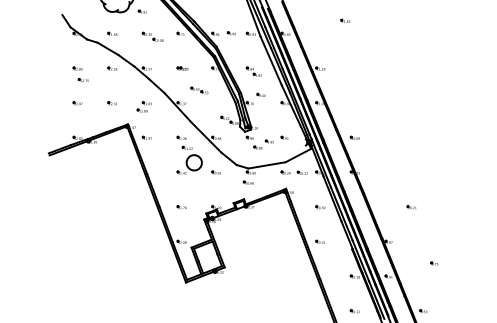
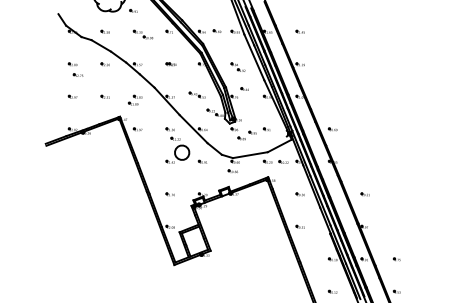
part: (345, 20) -> (300, 31), moved
part: (199, 90) -> (197, 95), moved
part: (411, 207) -> (365, 194), moved
part: (434, 263) -> (397, 259), moved

